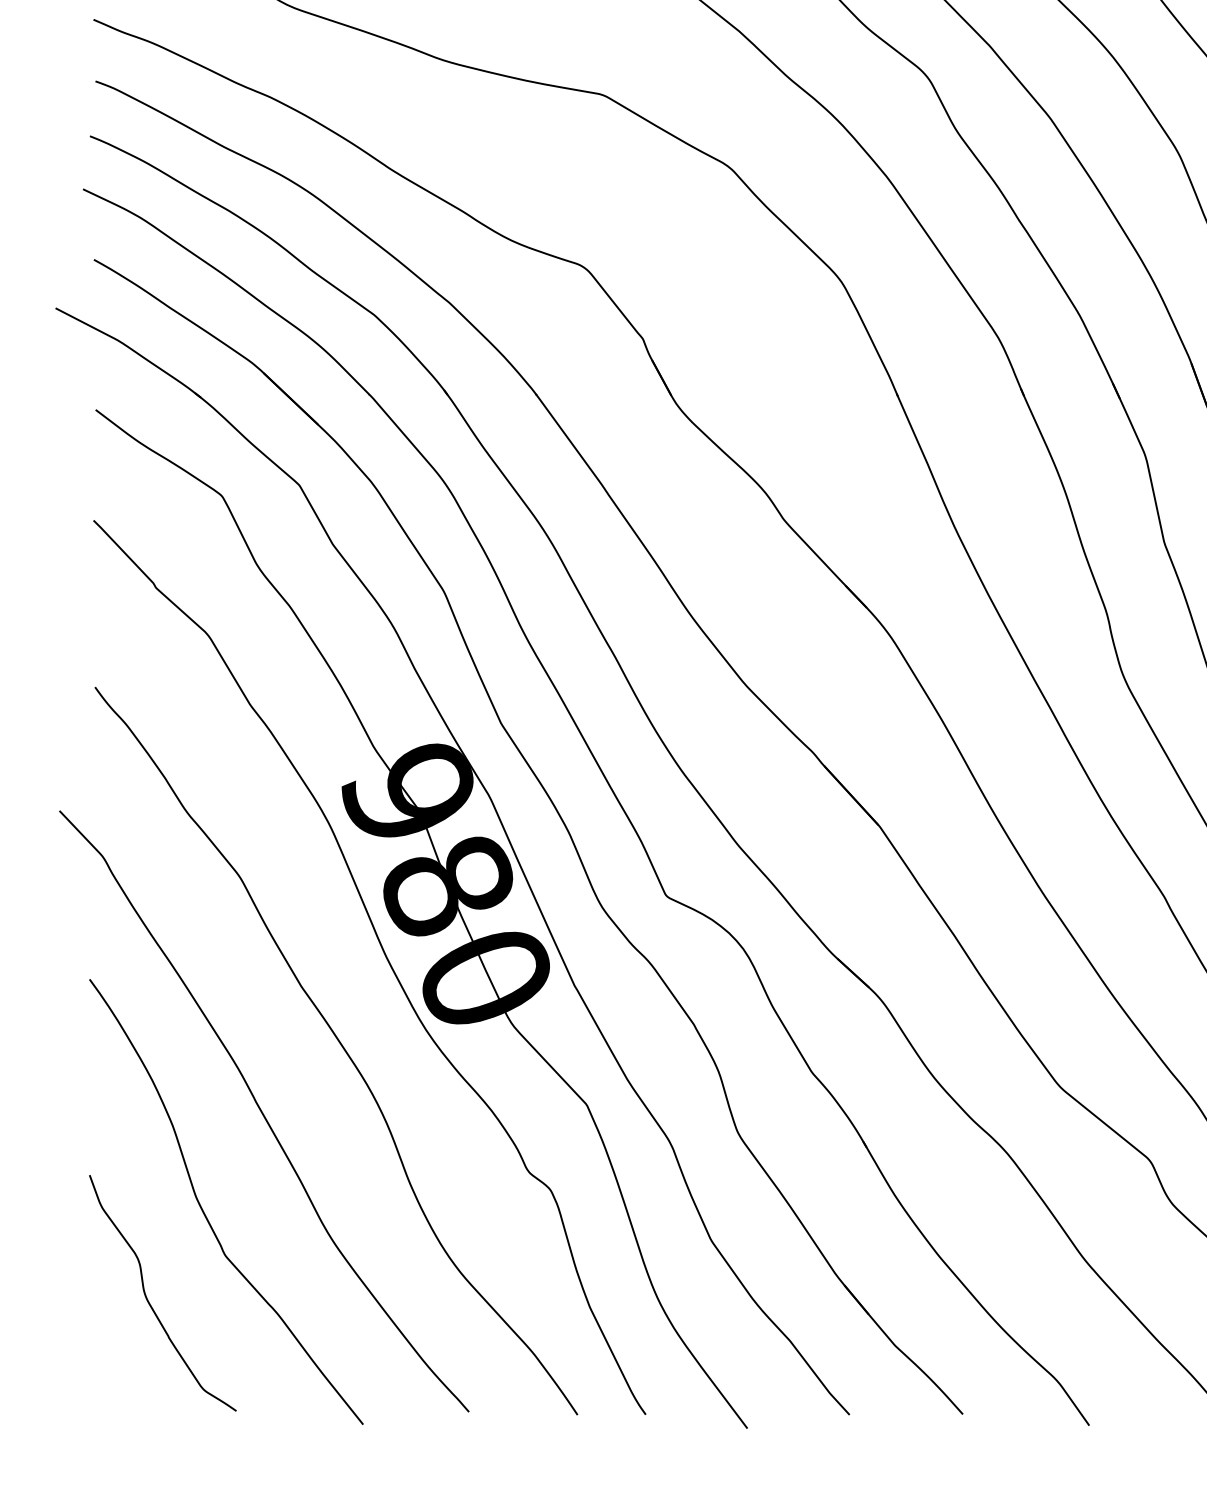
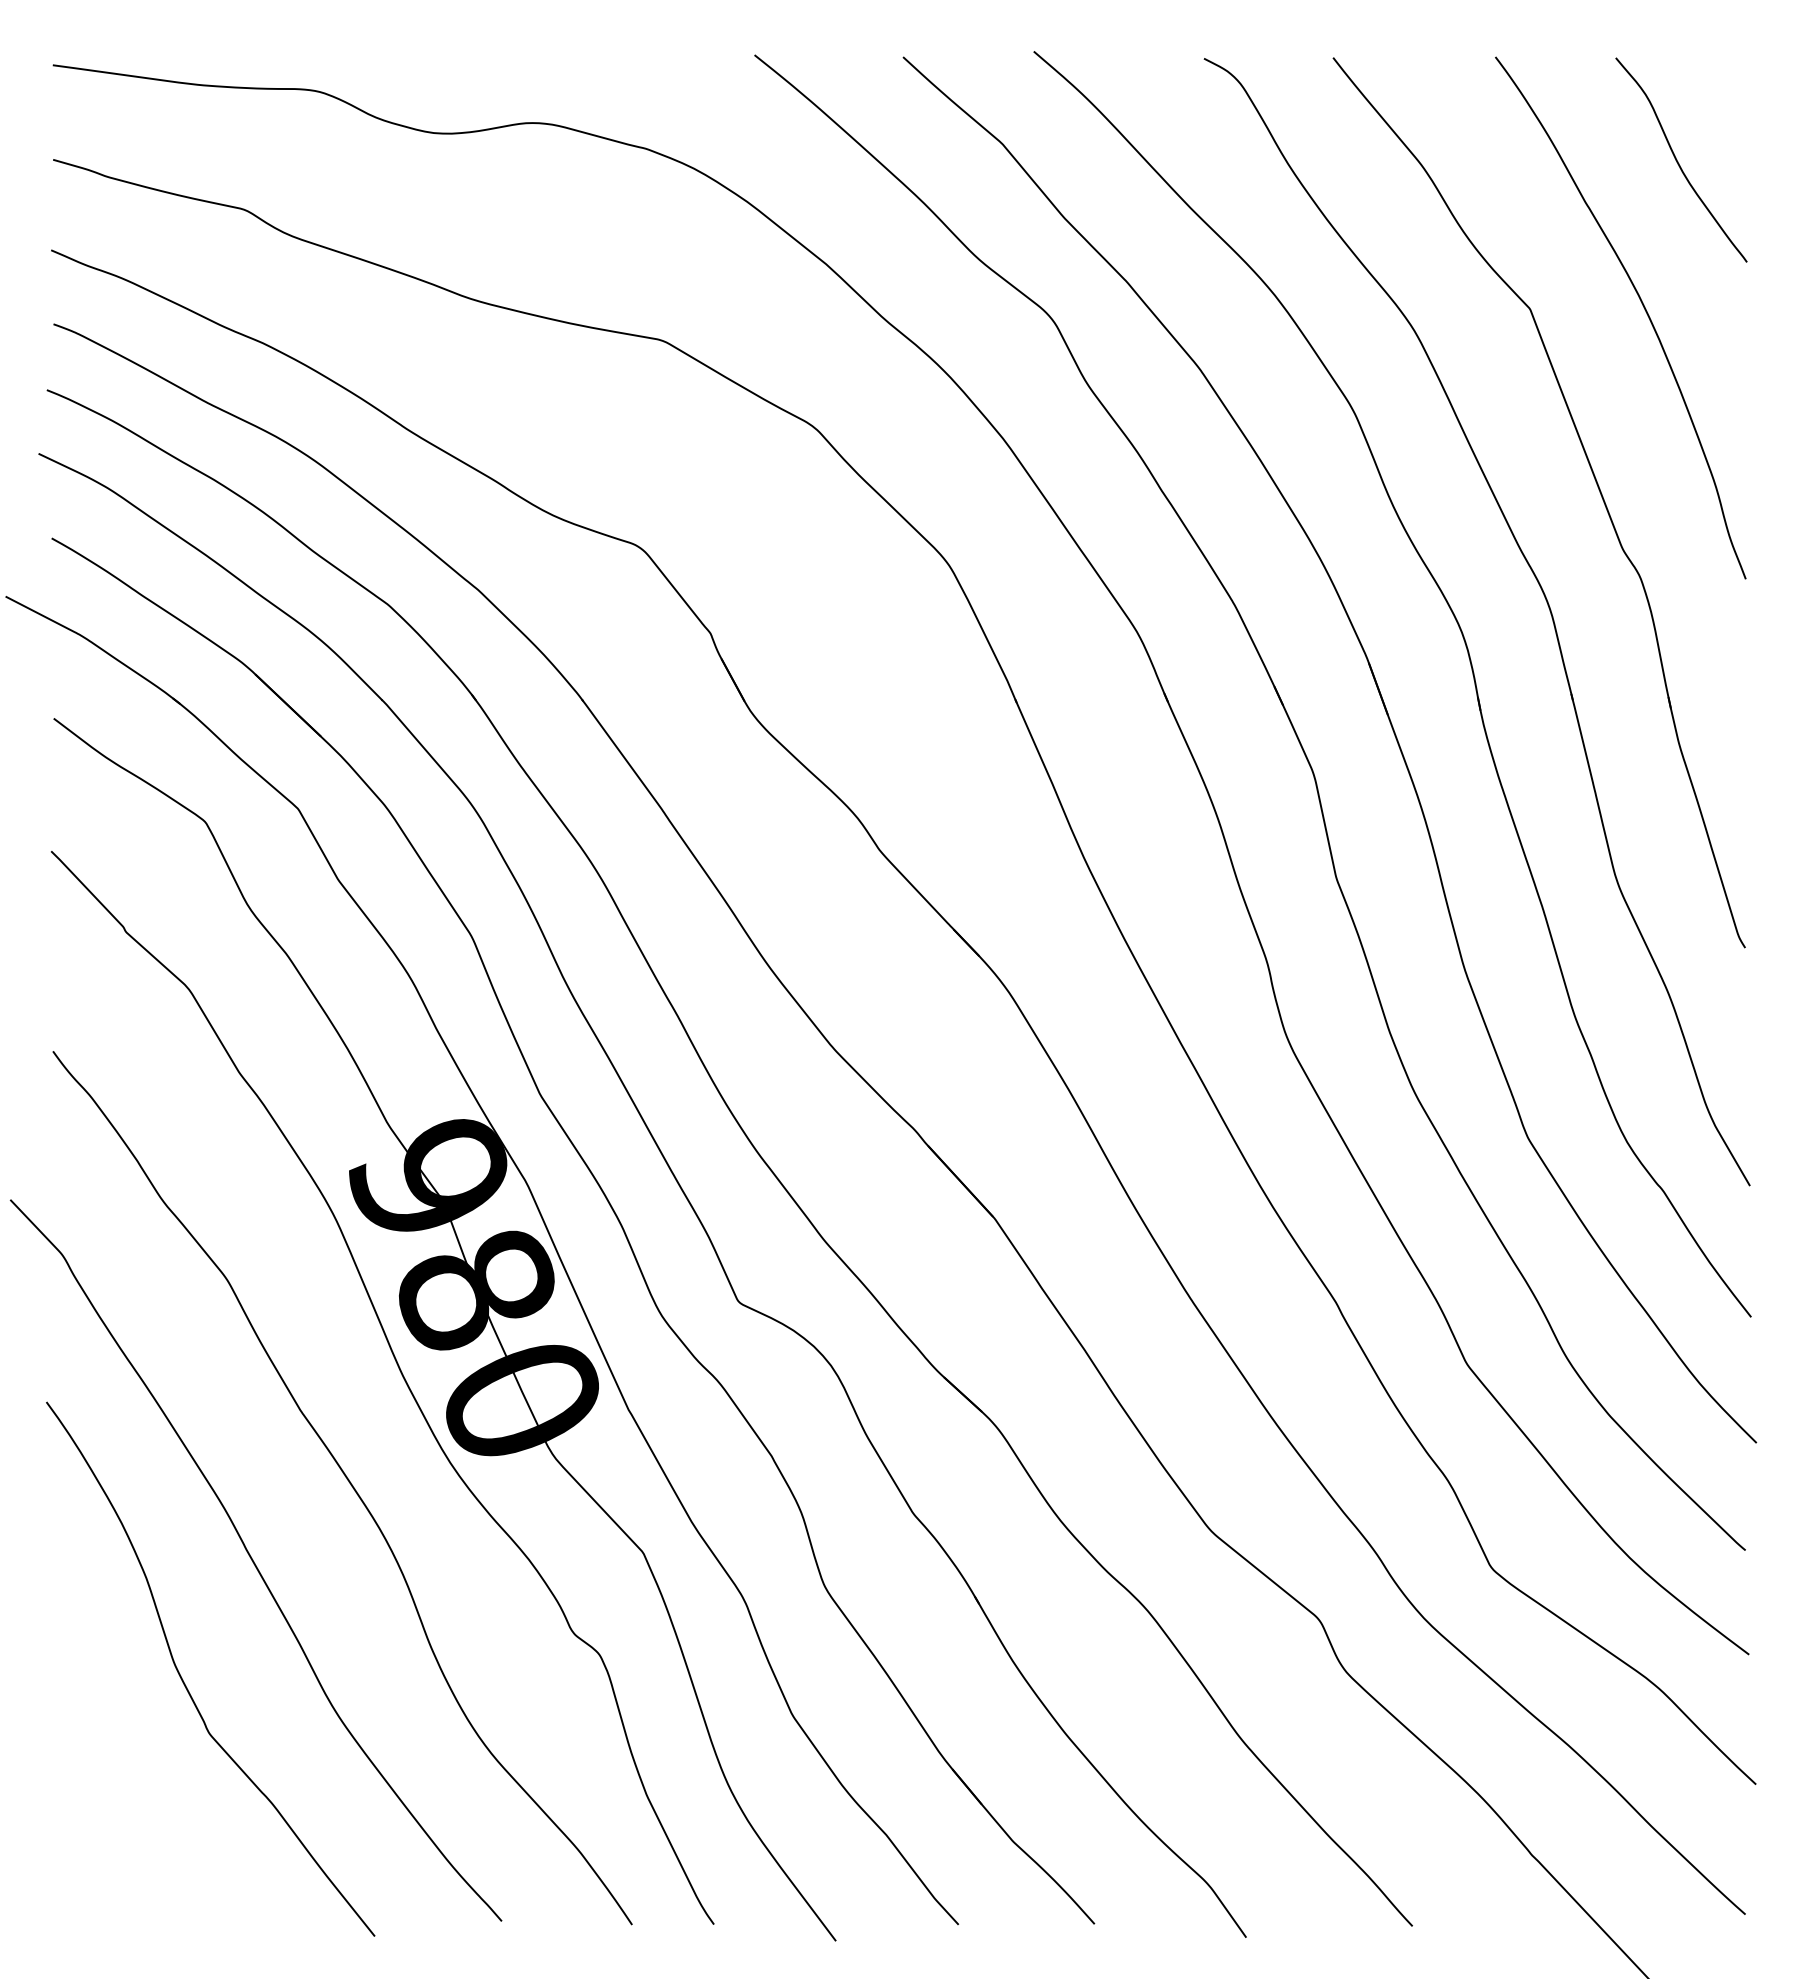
curve: (148, 1300) -> (117, 1787), removed

